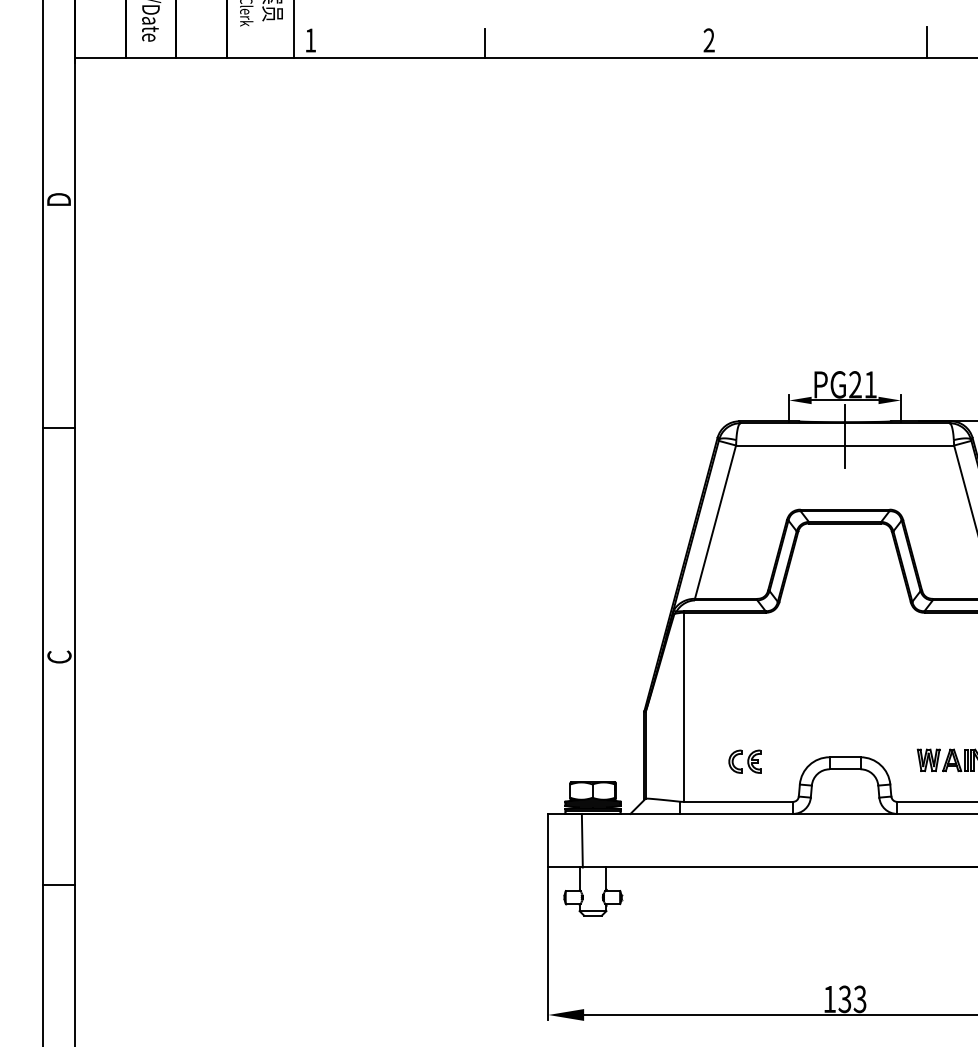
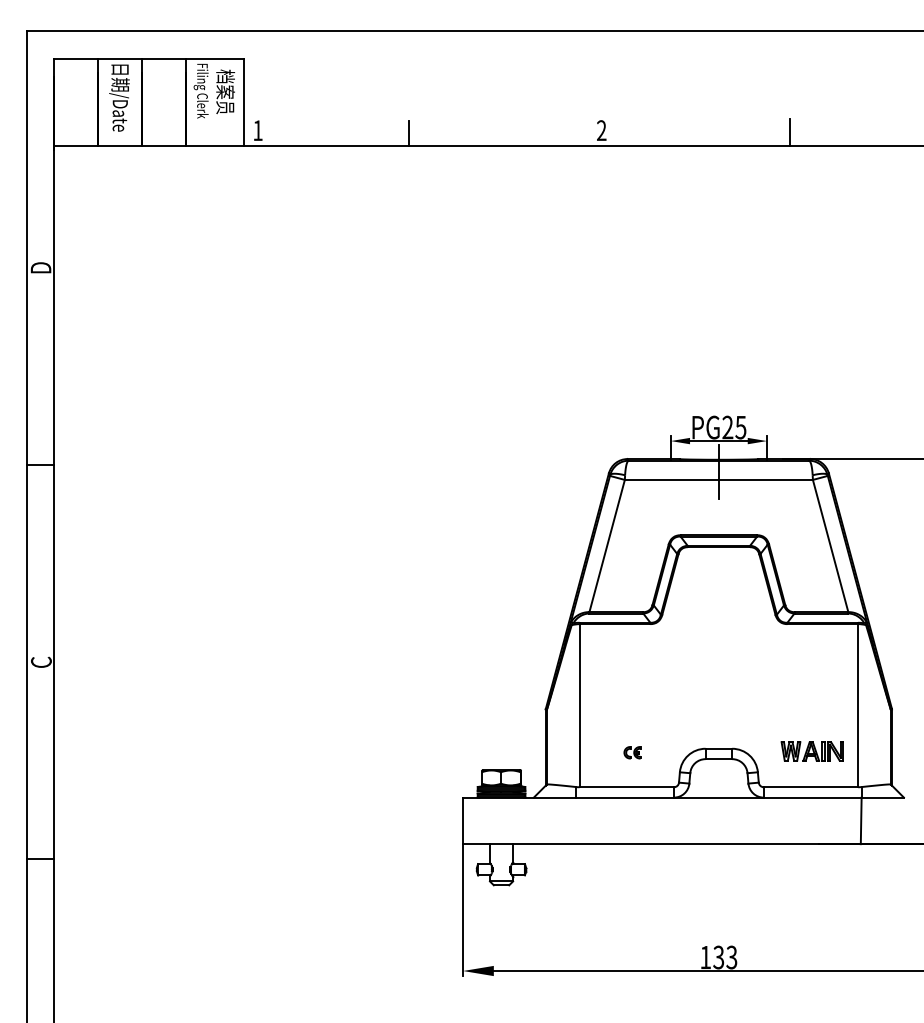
text: (870, 384) -> (740, 427), PG21 -> PG25
part: (744, 761) -> (632, 752), size x0.6
line: (581, 840) -> (491, 820), removed

